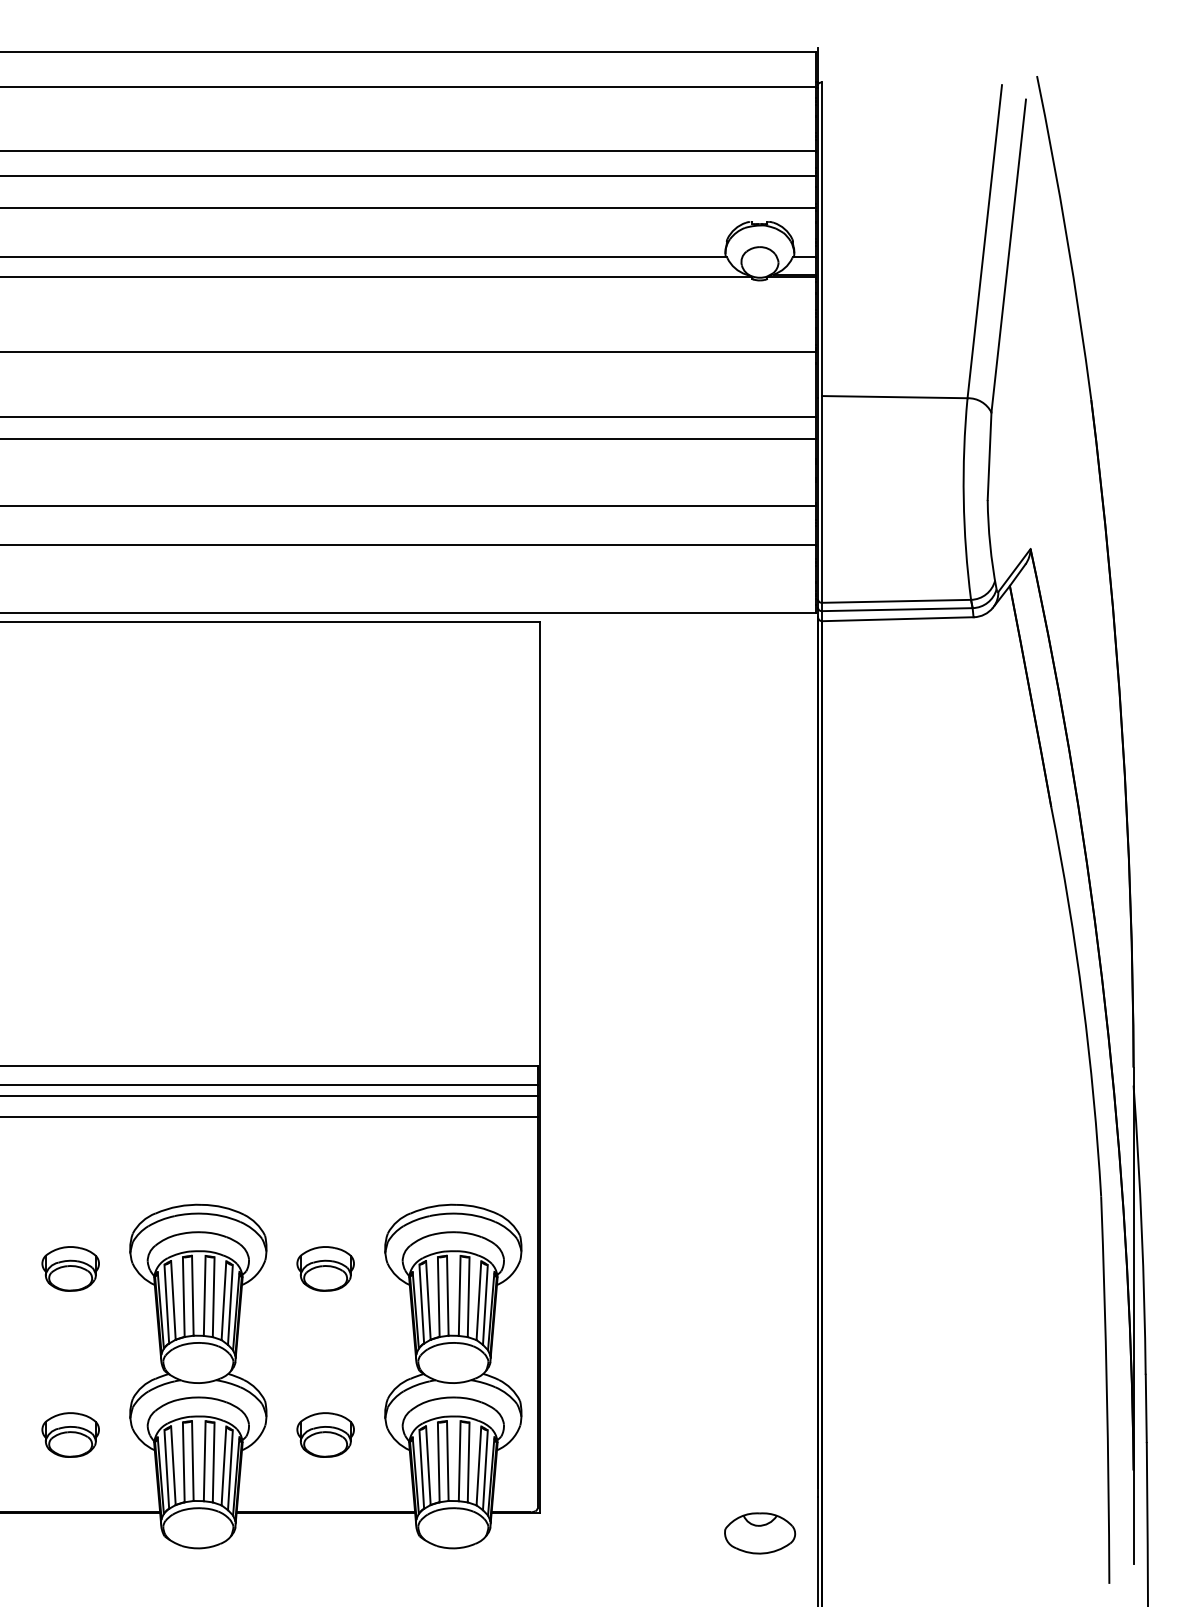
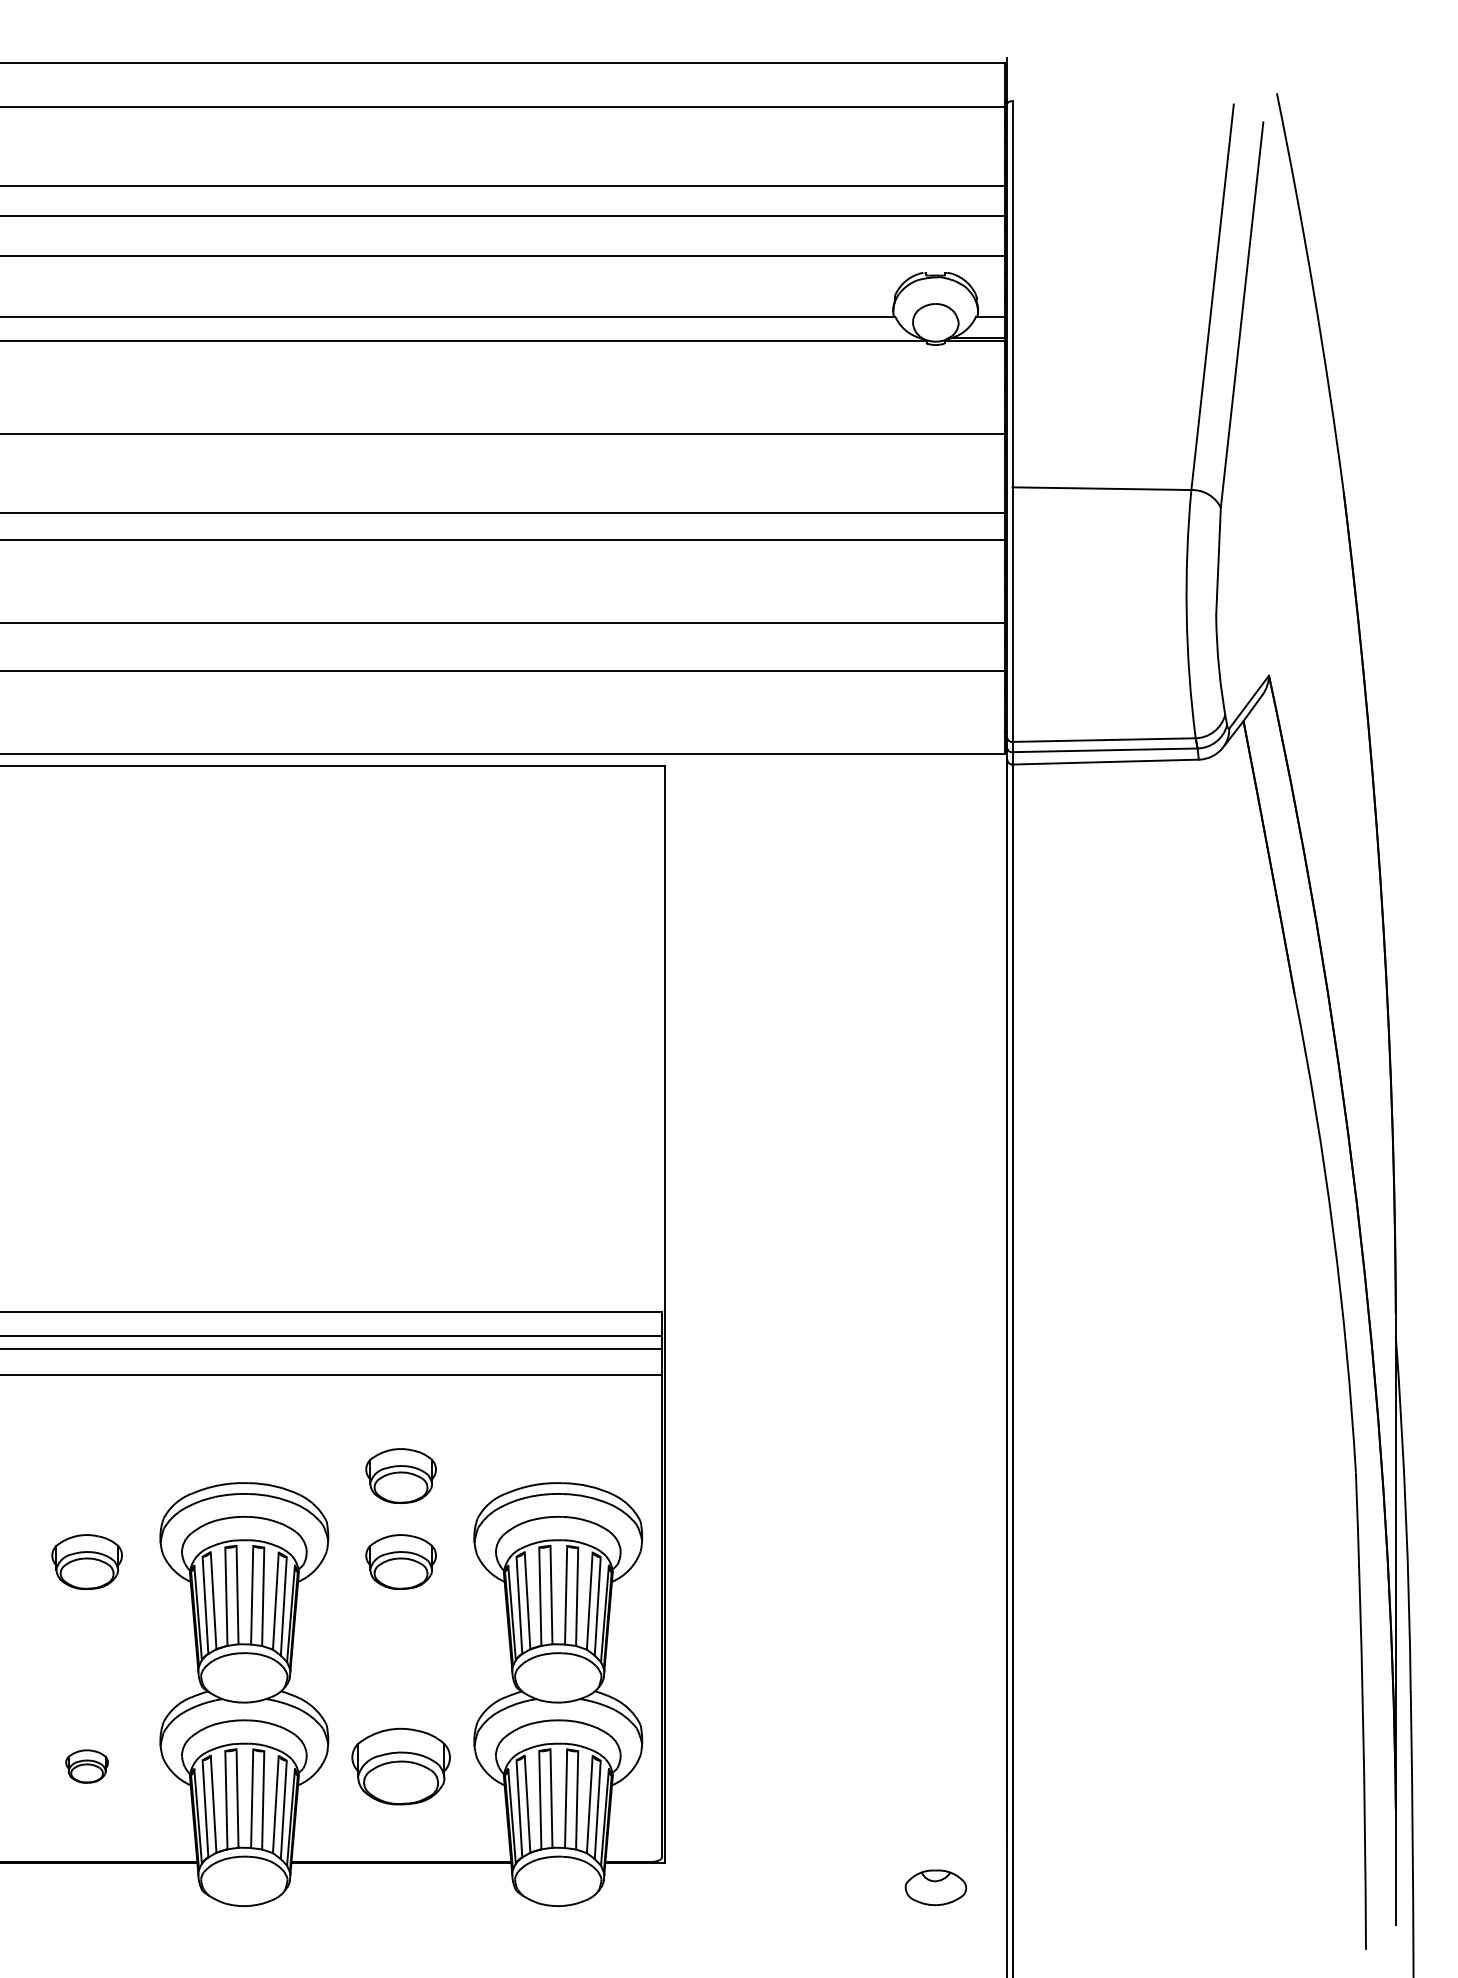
part: (325, 1198) -> (400, 1475), added
part: (70, 1434) -> (86, 1766), size x0.6
part: (325, 1434) -> (400, 1766), size x1.4
part: (759, 1533) -> (935, 1887), size x0.7

